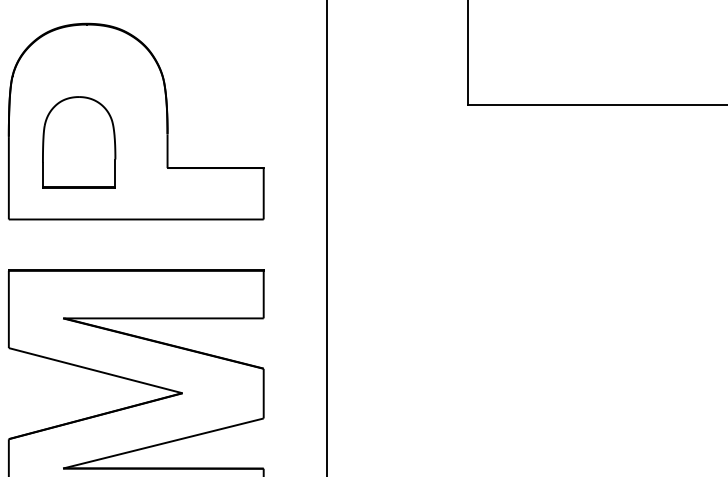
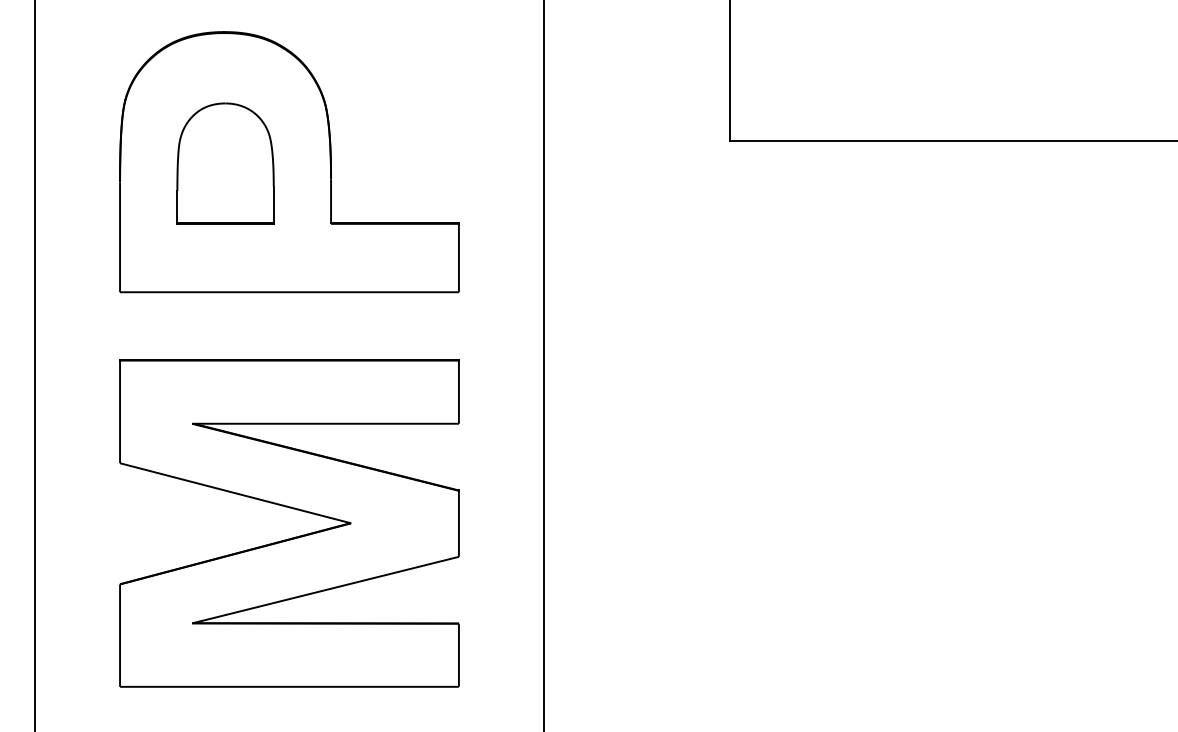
part: (79, 142) -> (225, 163), moved

